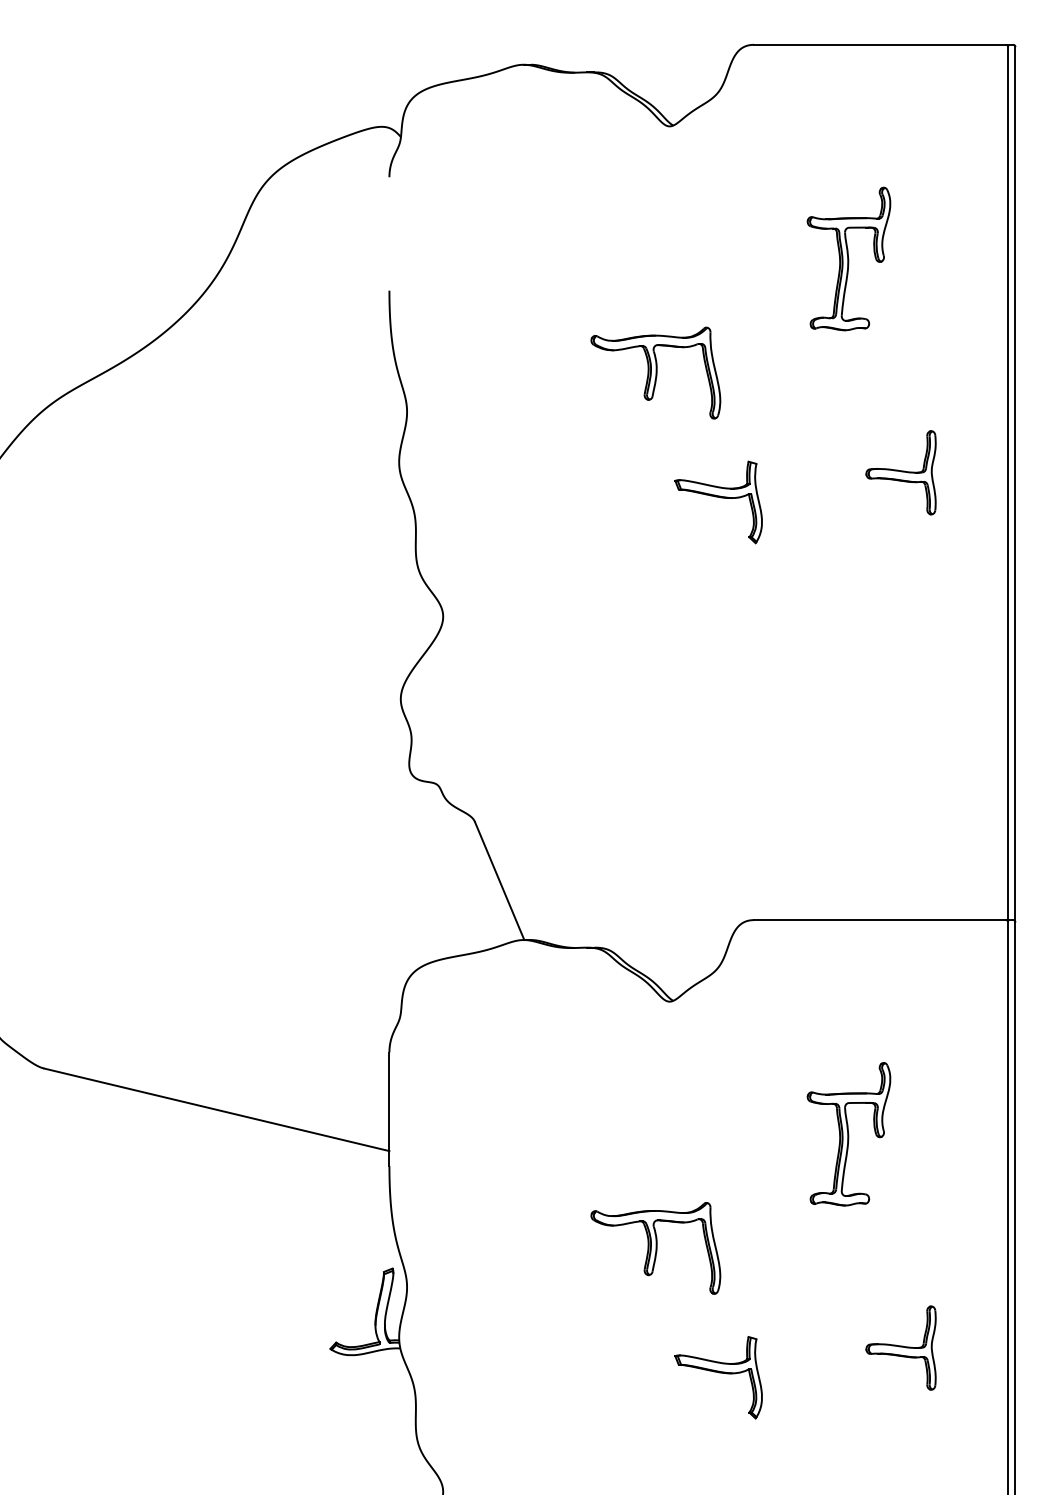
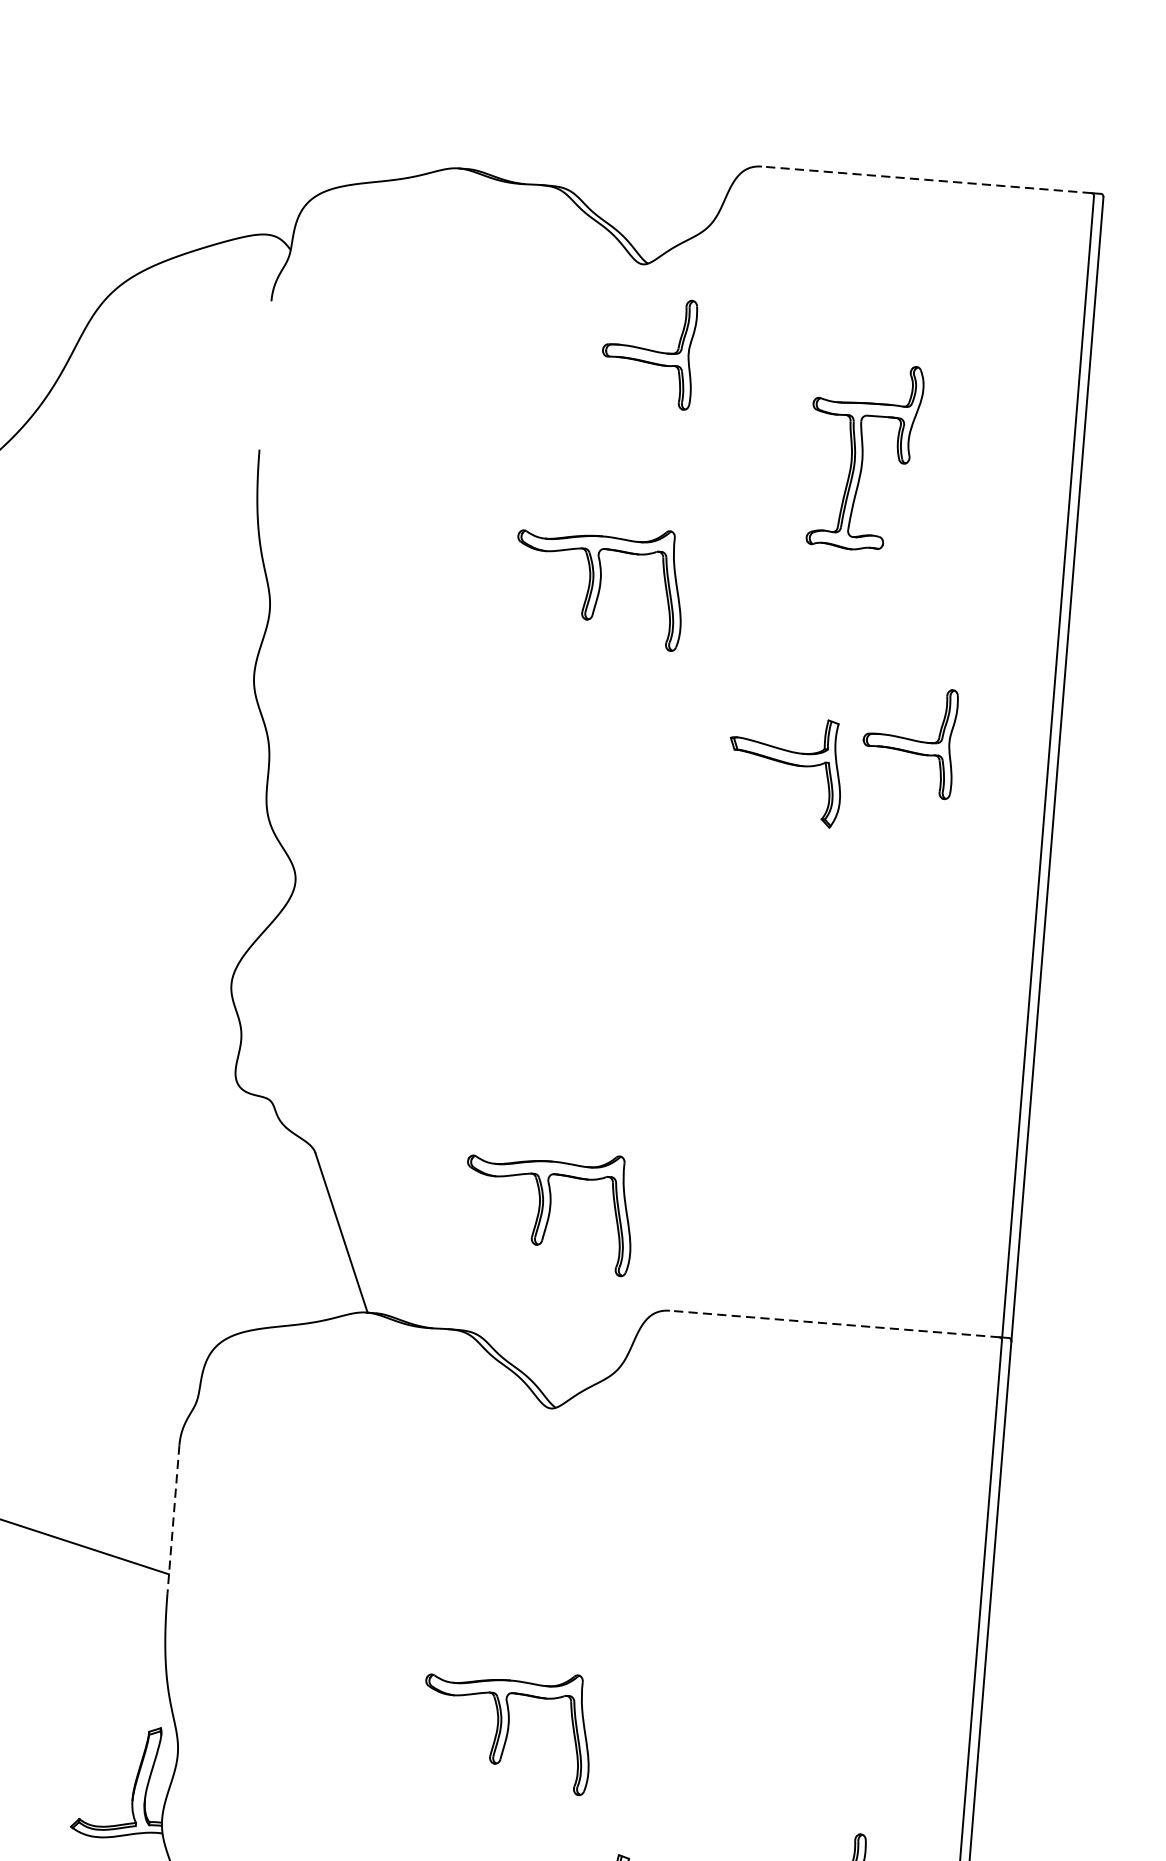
line: (879, 44) -> (926, 179), solid -> dashed
part: (678, 192) -> (647, 351), added
part: (718, 502) -> (785, 770), moved
part: (655, 851) -> (548, 1210), added
line: (879, 920) -> (833, 1324), solid -> dashed
line: (389, 1109) -> (173, 1519), solid -> dashed
part: (848, 1134) -> (770, 1600), removed

